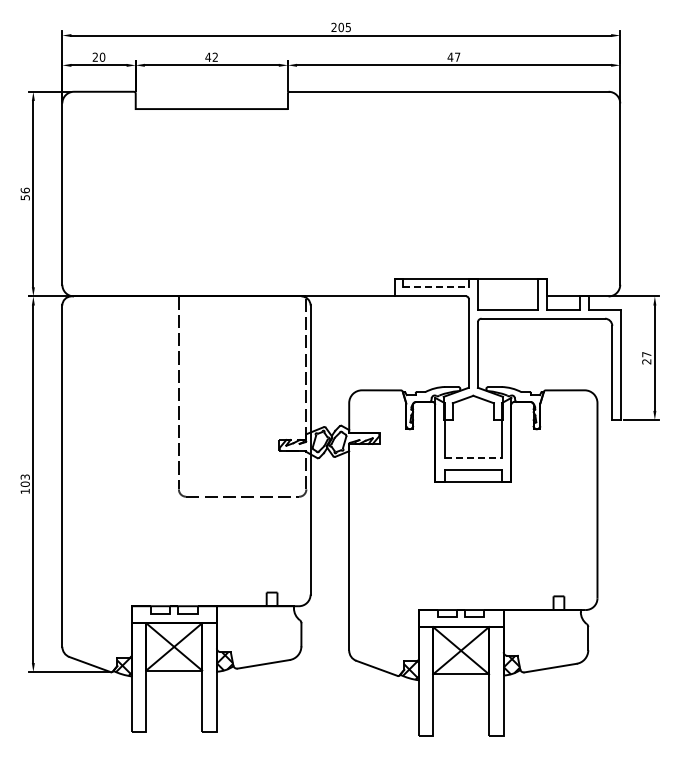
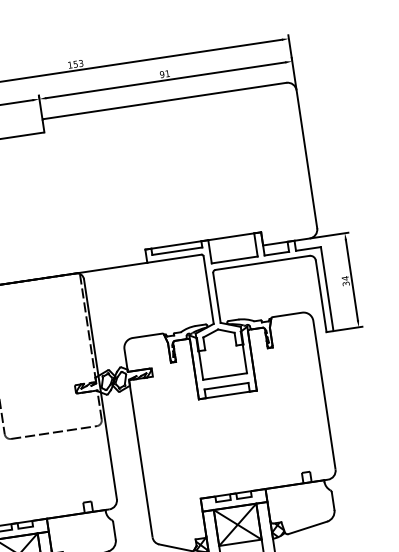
text: (340, 27) -> (75, 64), 205 -> 153
text: (453, 56) -> (164, 73), 47 -> 91
line: (435, 287) -> (176, 251), dashed -> solid
text: (646, 357) -> (345, 280), 27 -> 34
line: (473, 457) -> (225, 376), dashed -> solid

